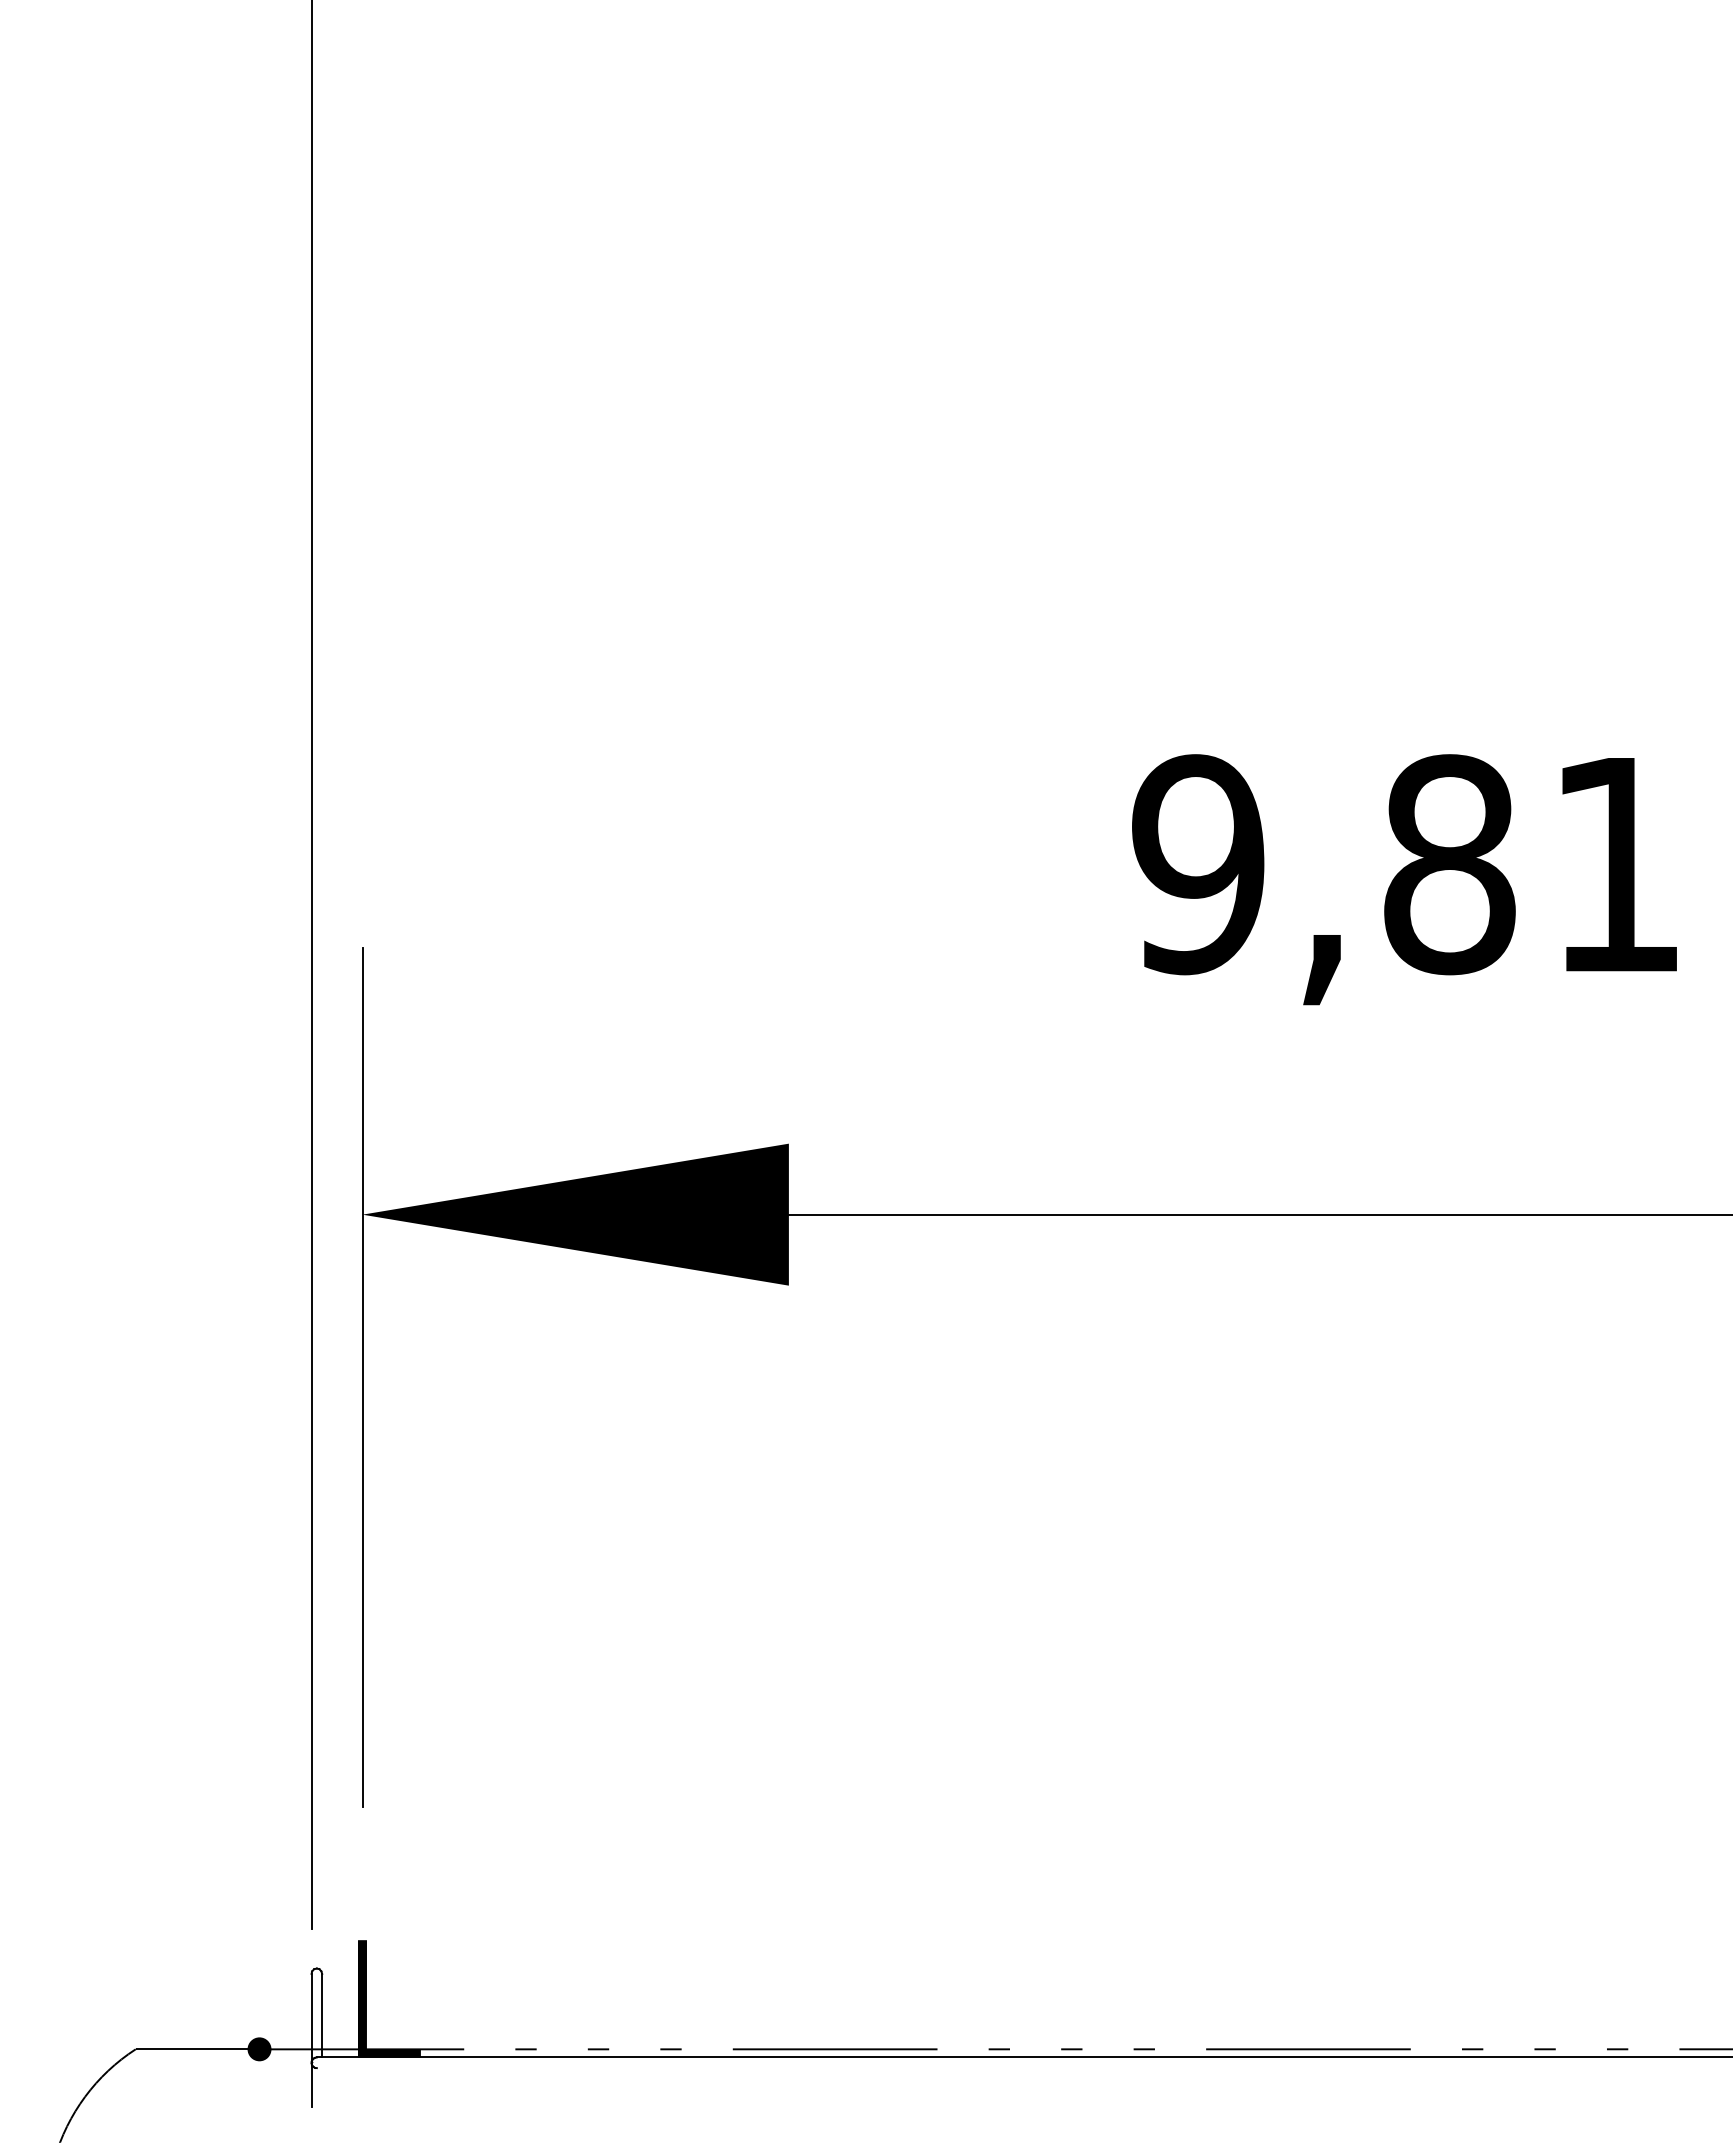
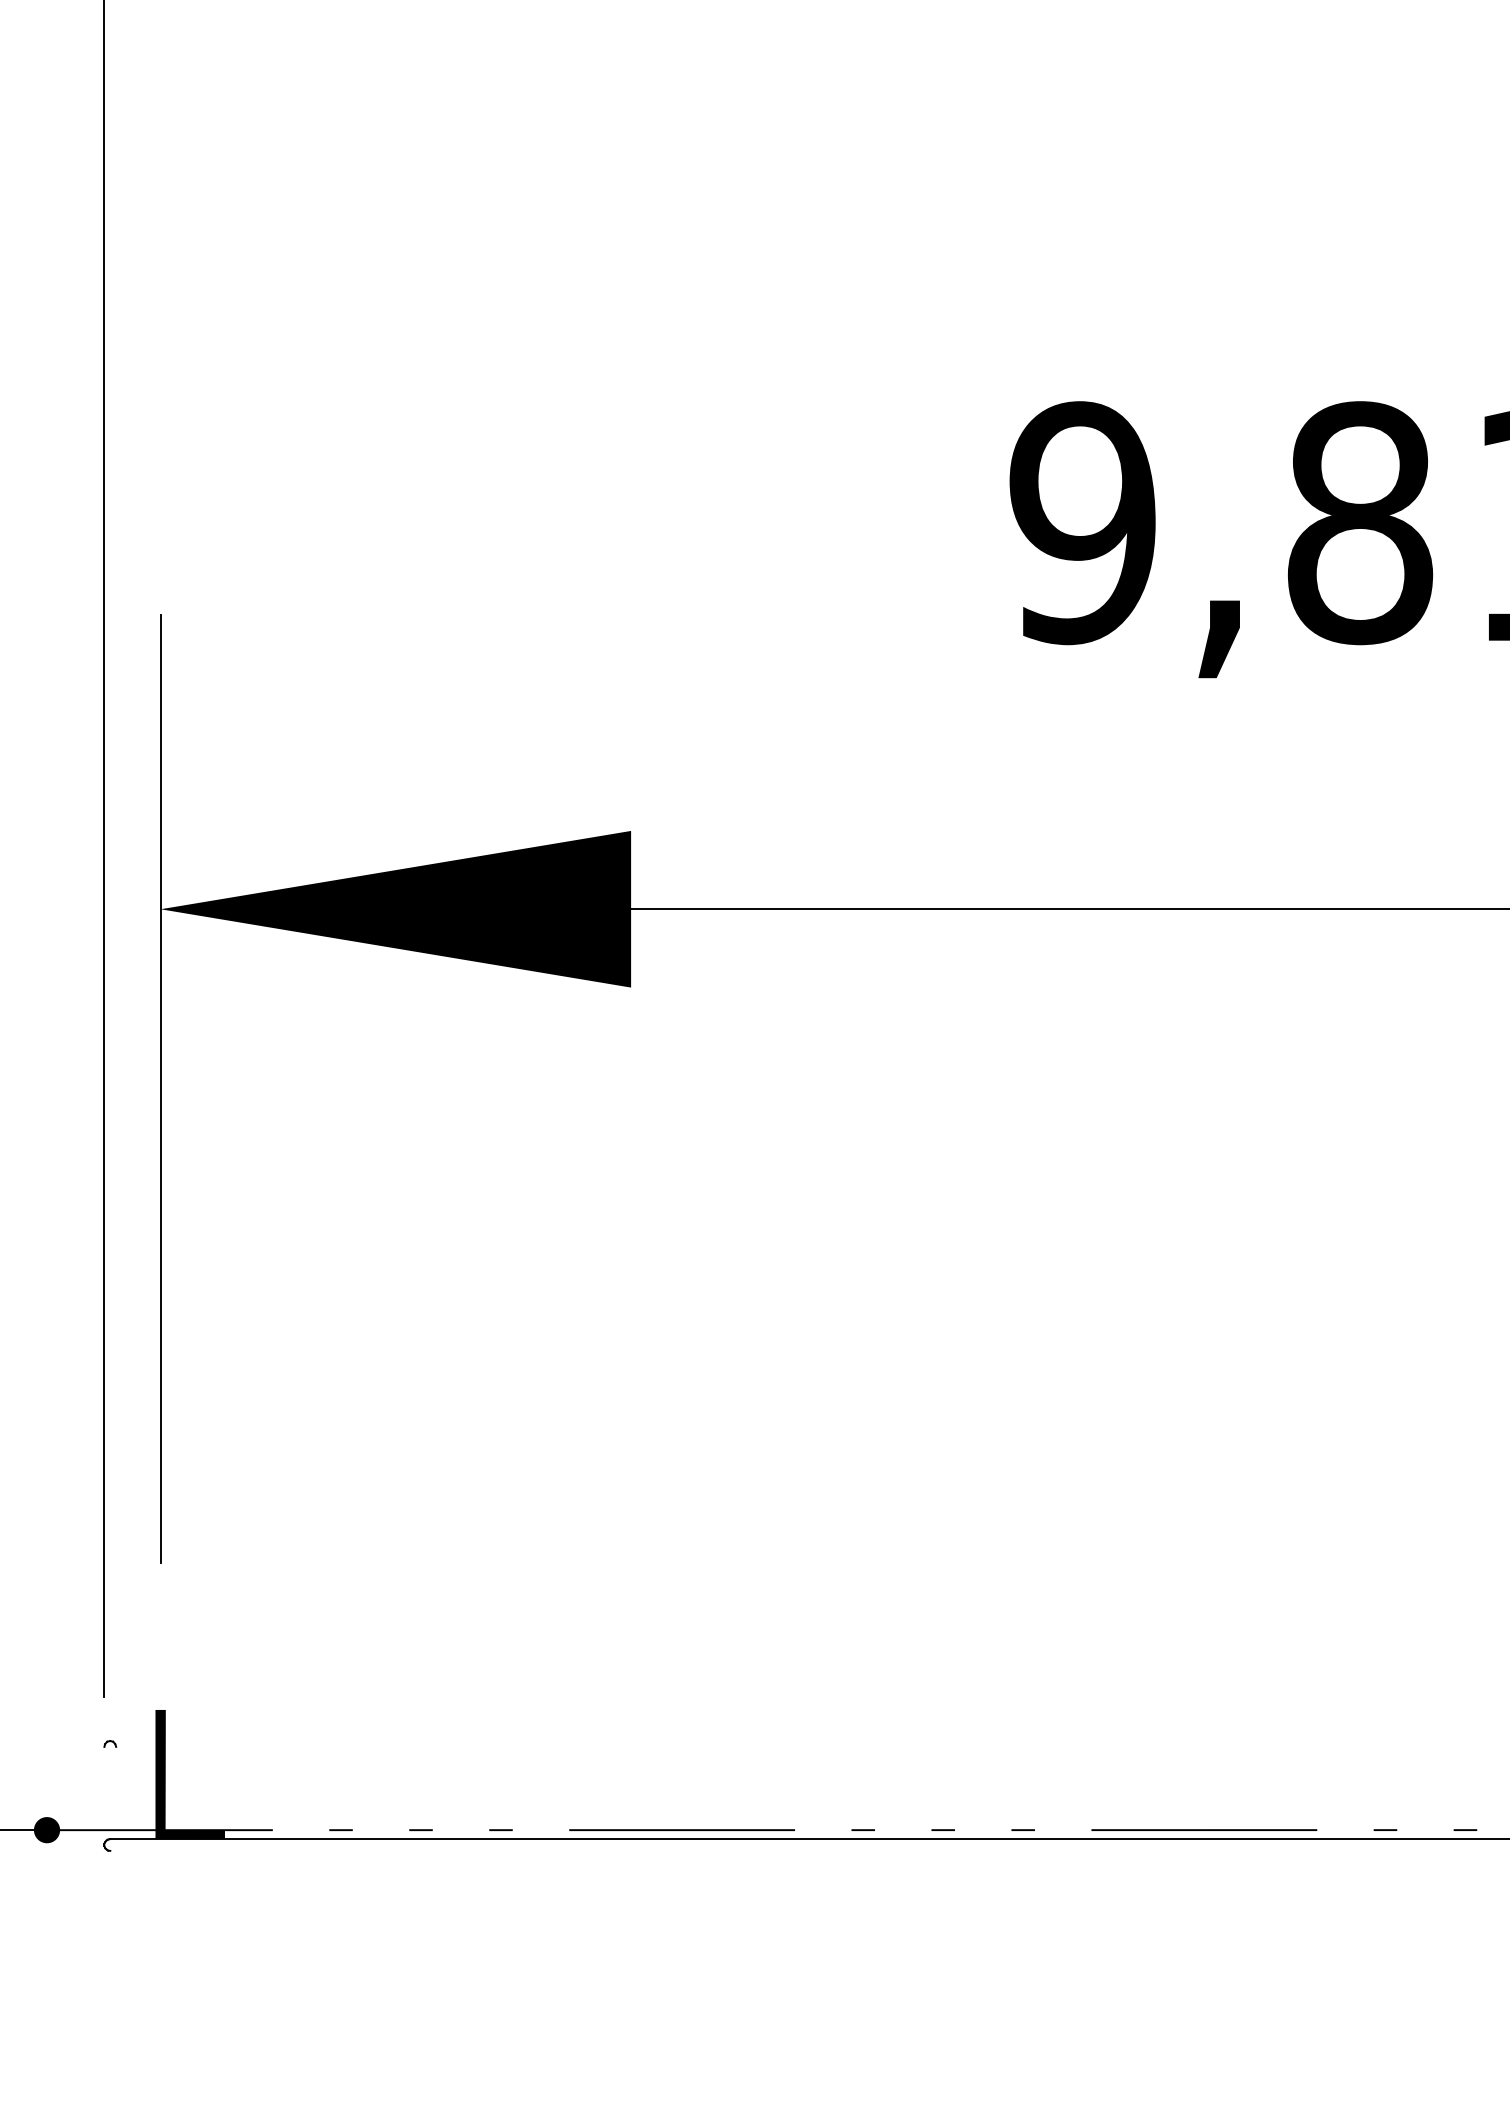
line: (322, 2015) -> (116, 1792), removed
line: (311, 2040) -> (104, 1820), removed

